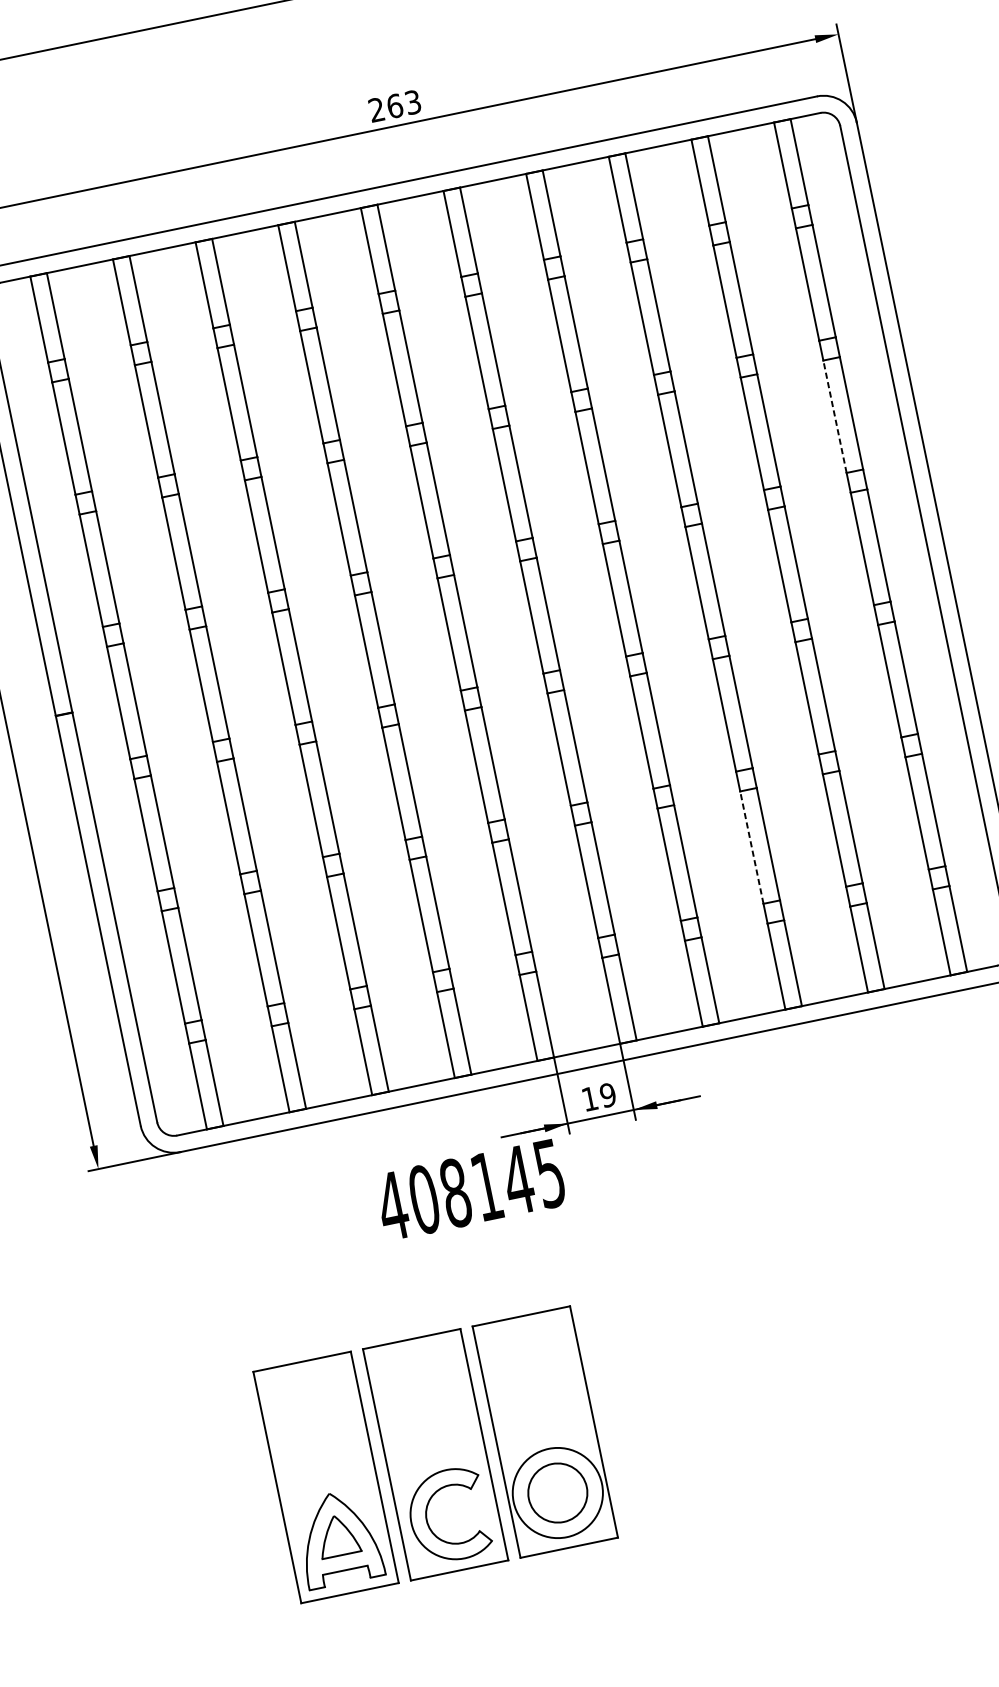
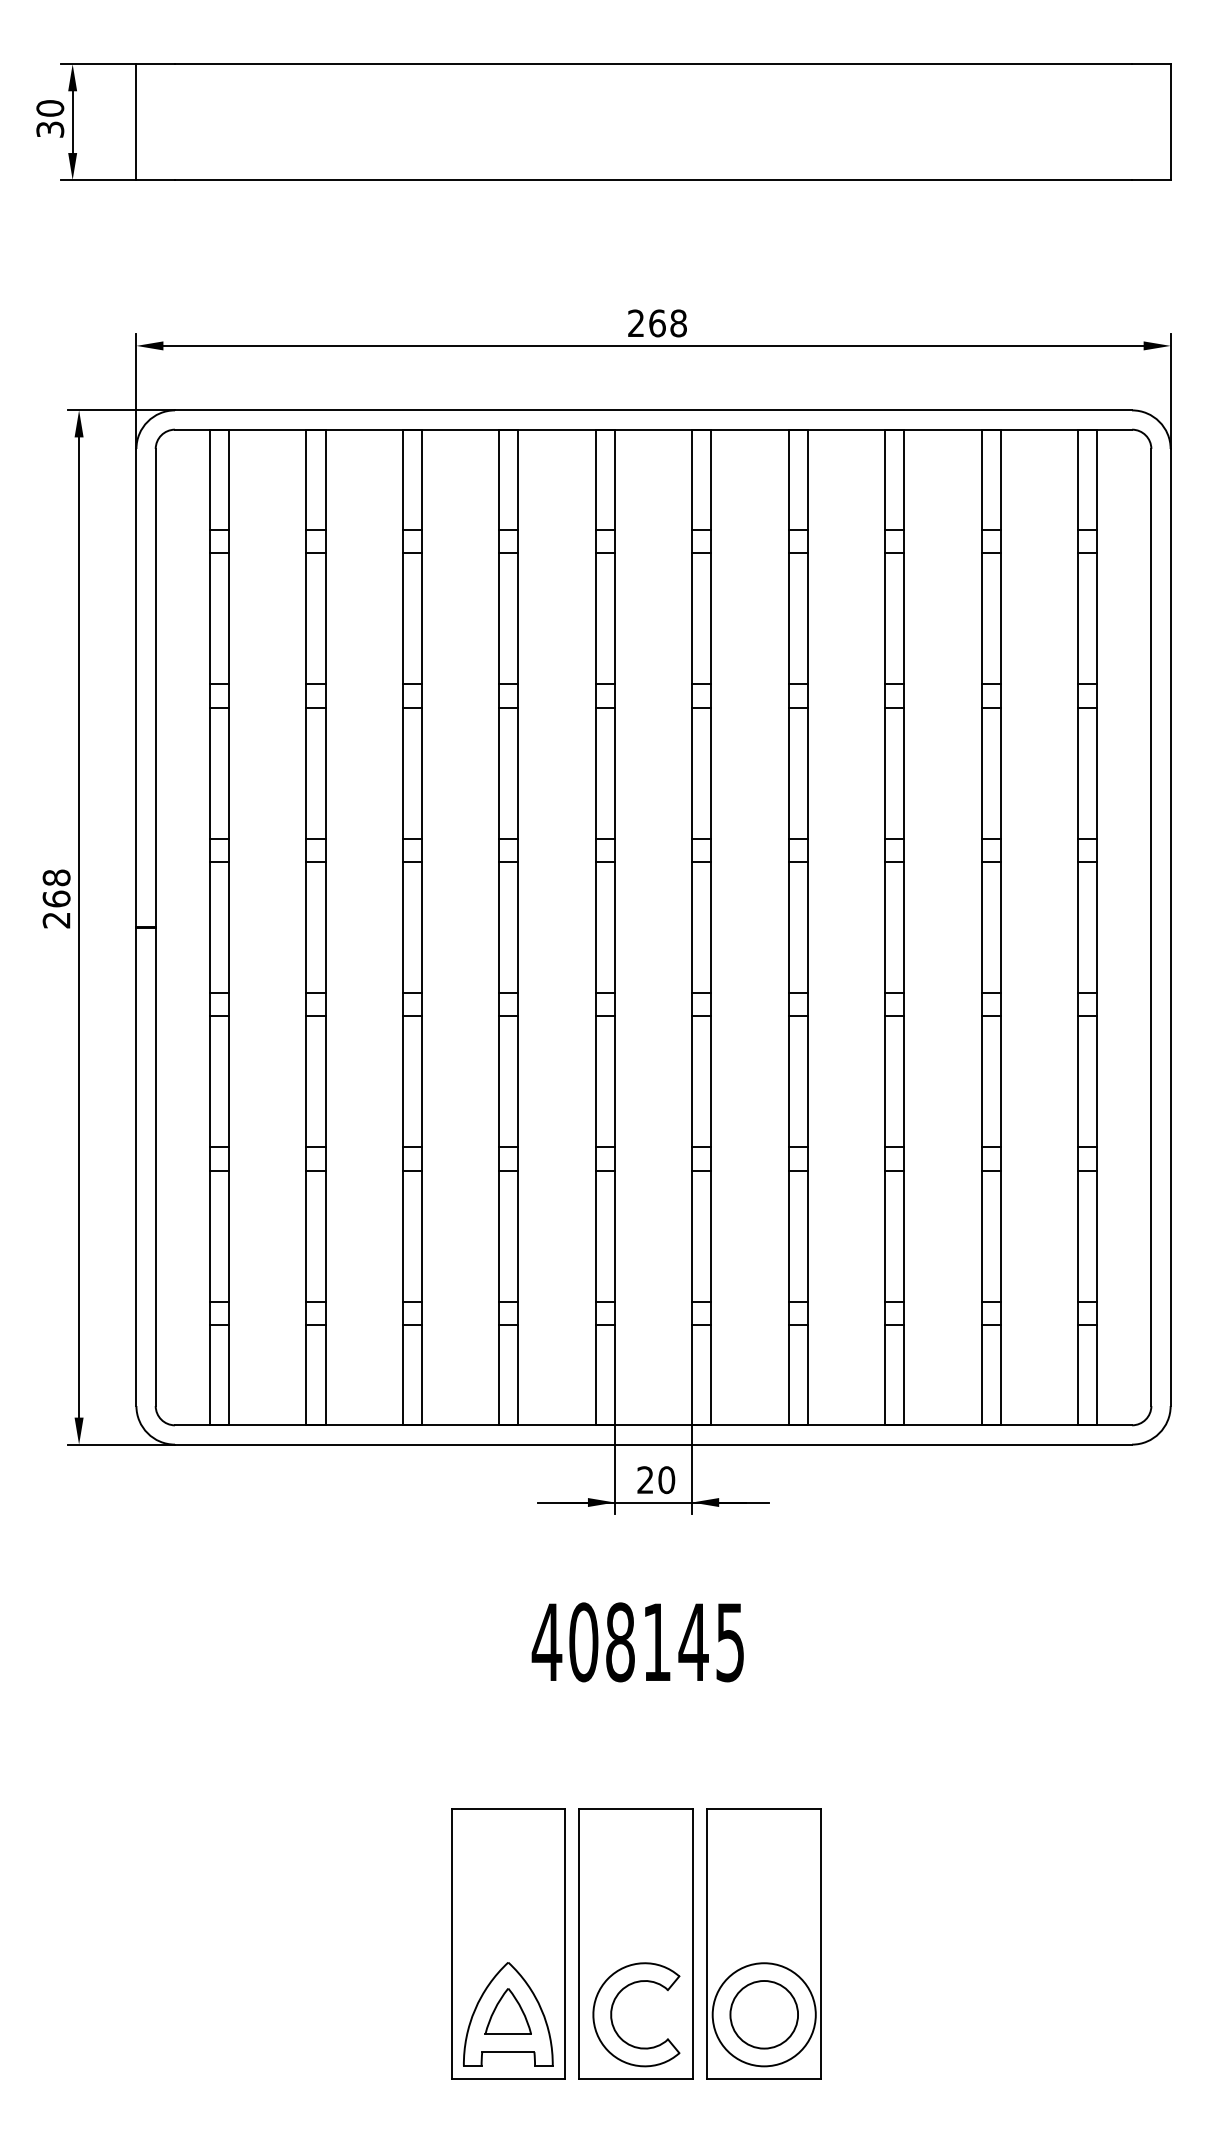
text: (413, 102) -> (678, 323), 263 -> 268
line: (835, 416) -> (1078, 773), dashed -> solid
line: (752, 847) -> (885, 1236), dashed -> solid
text: (599, 1097) -> (656, 1480), 19 -> 20
text: (470, 1190) -> (637, 1642), moved
part: (435, 1454) -> (636, 1943), moved

